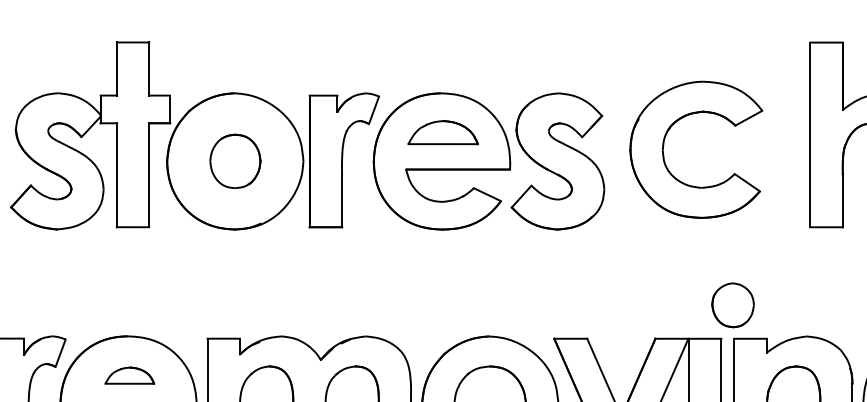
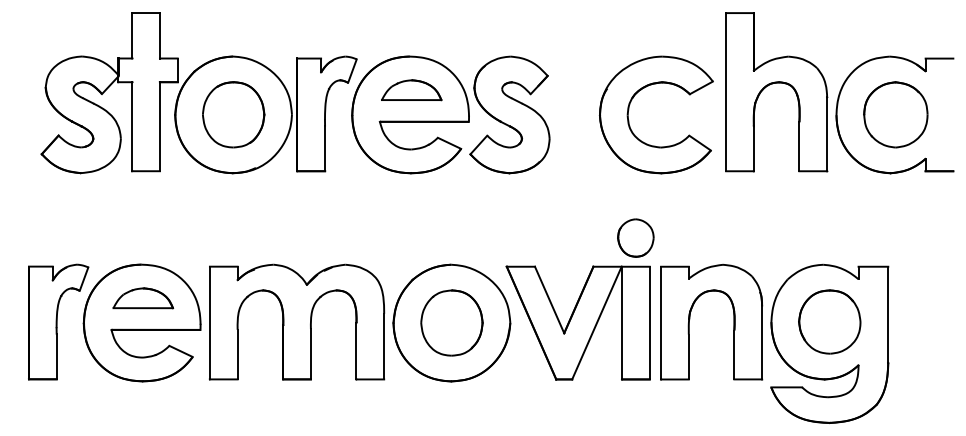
part: (664, 144) -> (629, 110), moved
part: (235, 160) -> (233, 114), size x1.43
part: (732, 304) -> (635, 237), moved
part: (130, 375) -> (143, 298), size x1.43

